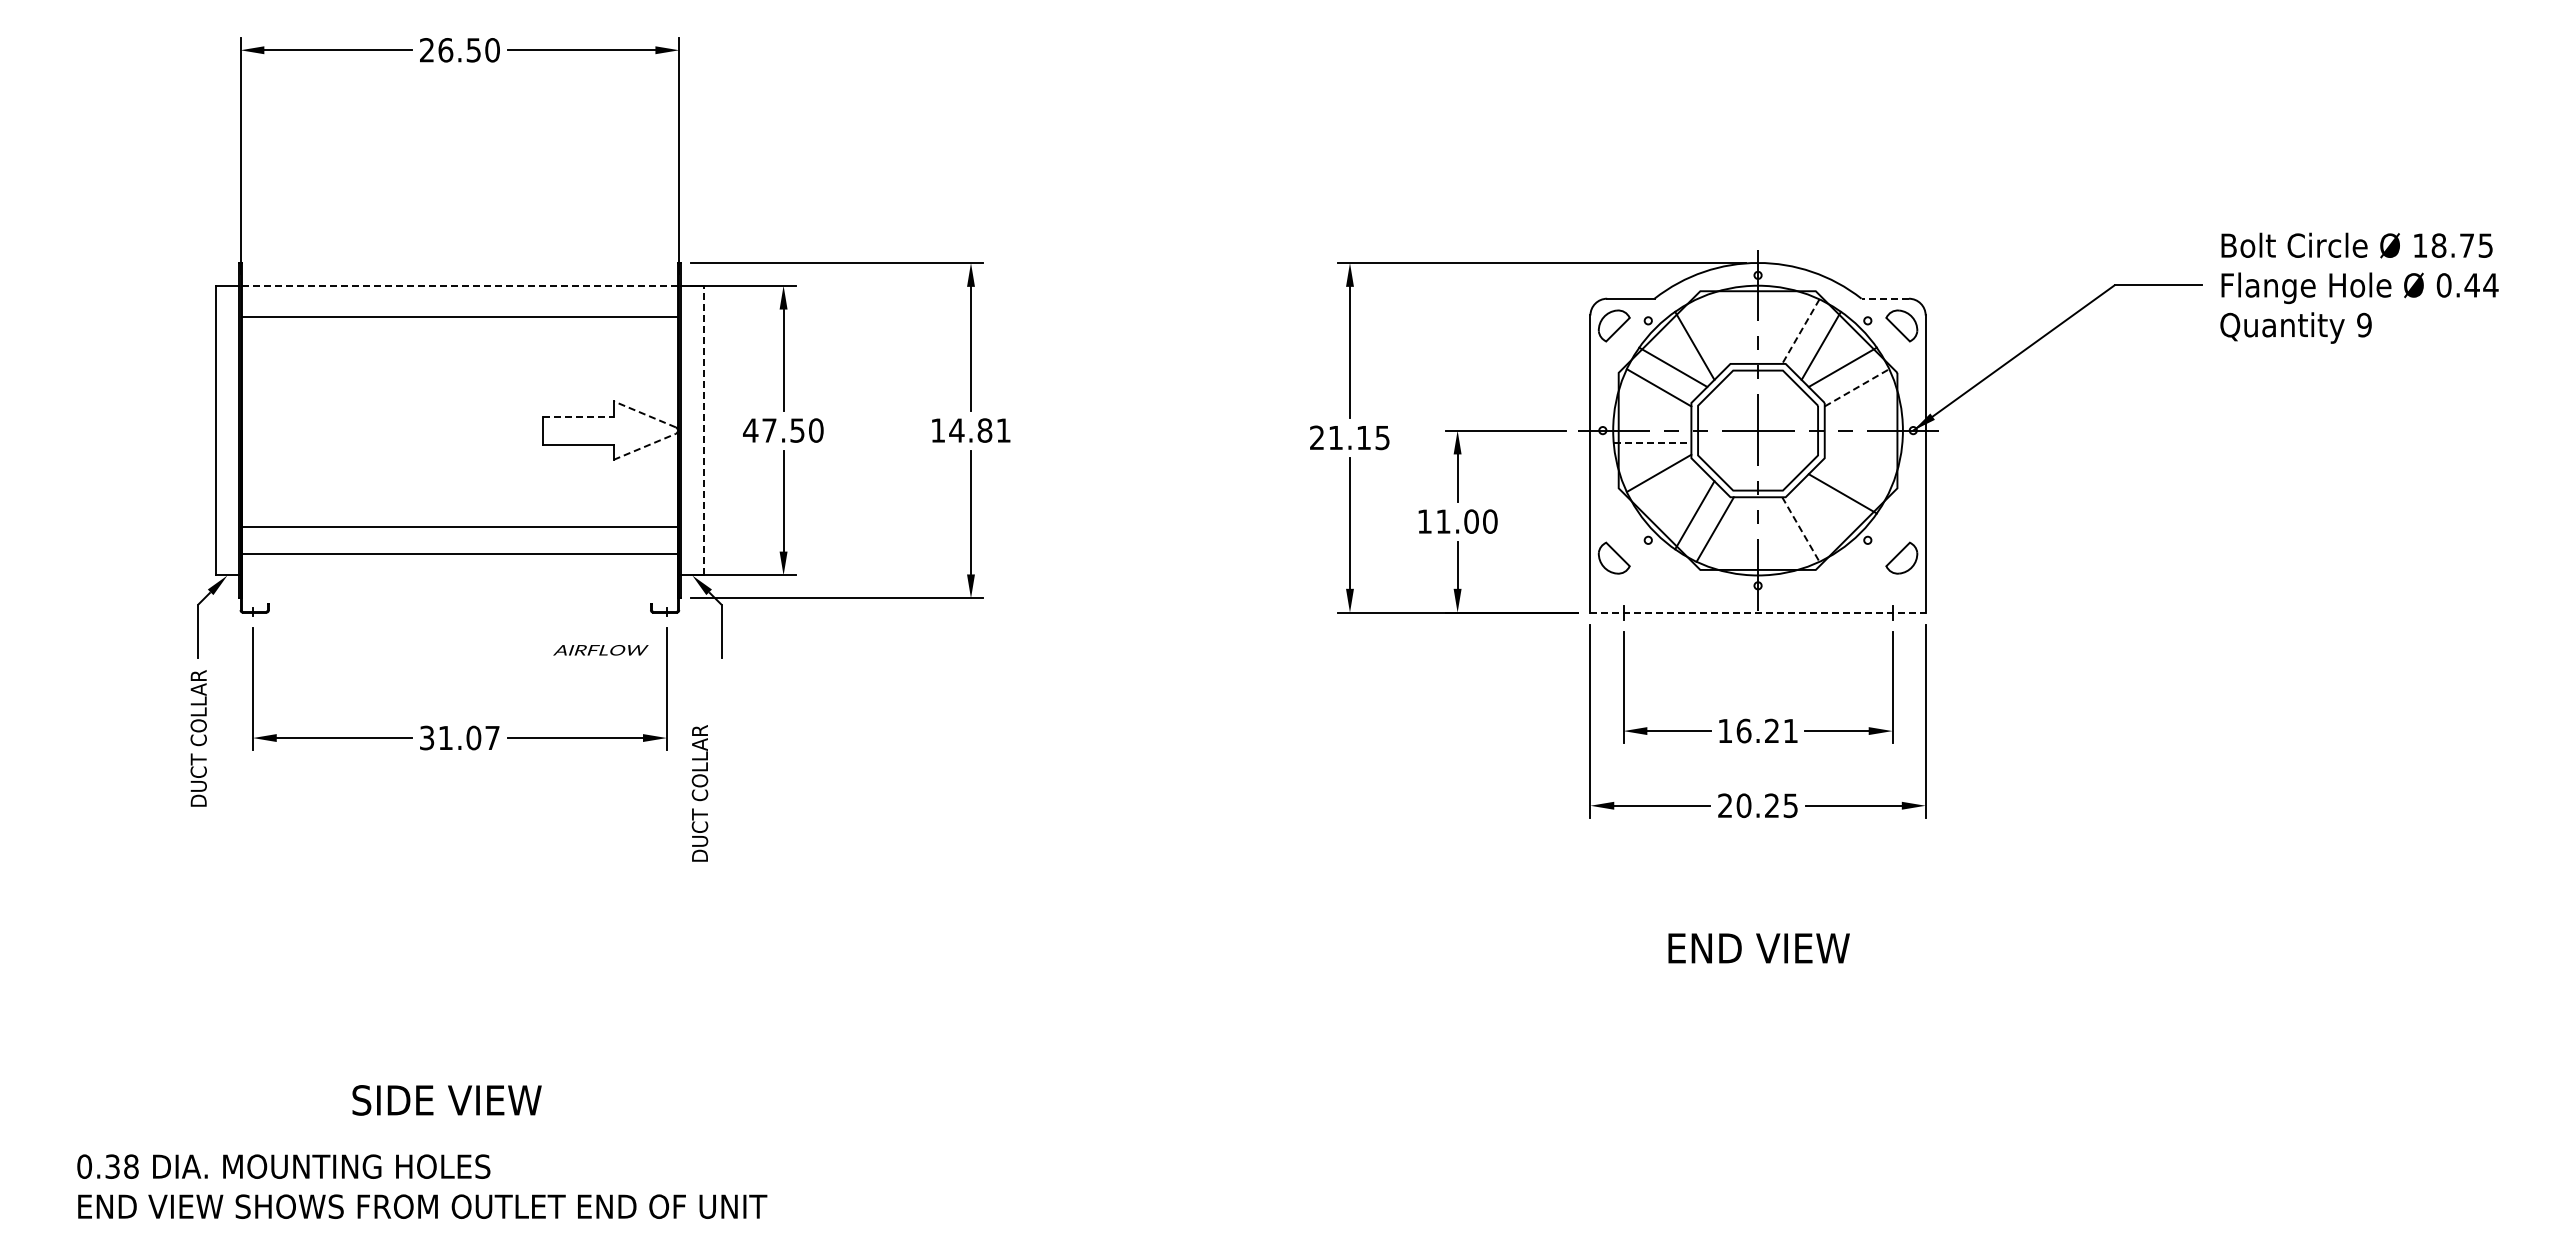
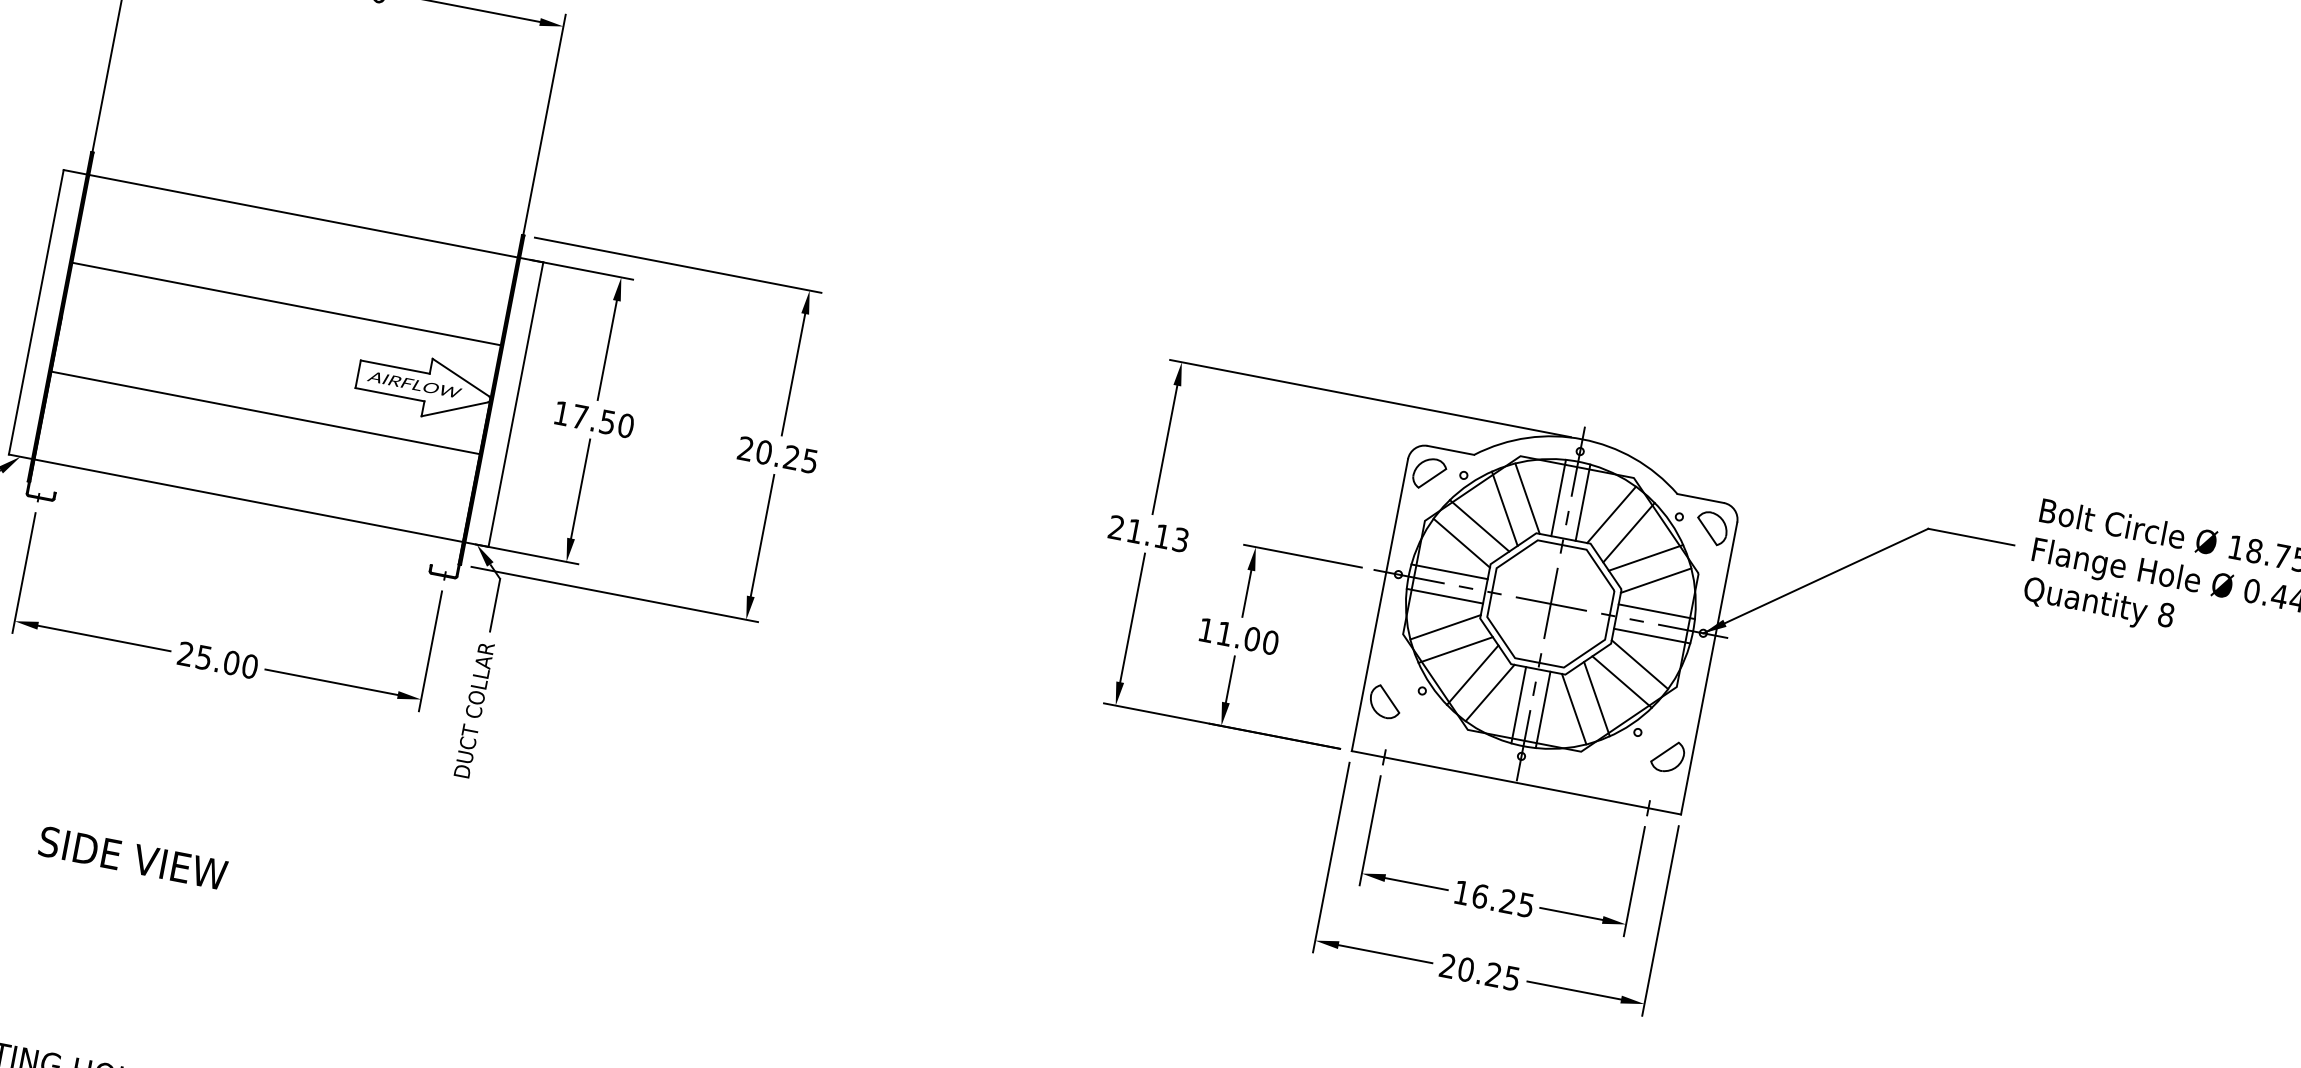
line: (460, 285) -> (304, 216), dashed -> solid
line: (1885, 298) -> (1700, 498), dashed -> solid
line: (459, 317) -> (286, 304), moved
line: (1745, 324) -> (1558, 497), added
line: (1770, 324) -> (1583, 502), added
text: (2364, 325) -> (2166, 615), 9 -> 8
line: (1714, 331) -> (1526, 498), added
line: (1800, 332) -> (1611, 515), dashed -> solid
line: (1857, 387) -> (1656, 580), dashed -> solid
line: (644, 414) -> (460, 377), dashed -> solid
line: (579, 416) -> (396, 367), dashed -> solid
line: (1652, 418) -> (1449, 572), added
line: (1863, 418) -> (1656, 612), added
line: (704, 430) -> (516, 404), dashed -> solid
text: (750, 430) -> (561, 413), 47.50 -> 17.50
text: (970, 430) -> (777, 454), 14.81 -> 20.25
text: (1382, 437) -> (1180, 539), 21.15 -> 21.13
line: (1652, 443) -> (1444, 596), dashed -> solid
line: (1863, 443) -> (1651, 636), added
line: (644, 446) -> (454, 409), dashed -> solid
line: (1856, 473) -> (1639, 664), added
line: (1673, 493) -> (1455, 649), added
line: (1820, 515) -> (1596, 699), added
line: (459, 527) -> (248, 500), moved
line: (1801, 529) -> (1574, 709), dashed -> solid
line: (1745, 535) -> (1518, 704), added
line: (1770, 535) -> (1543, 709), added
line: (459, 554) -> (265, 413), moved
line: (1758, 612) -> (1516, 782), dashed -> solid
text: (600, 650) -> (414, 384), moved
text: (1790, 731) -> (1525, 905), 16.21 -> 16.25
text: (459, 737) -> (217, 659), 31.07 -> 25.00
text: (699, 793) -> (473, 710), moved
text: (446, 1100) -> (132, 858), moved

